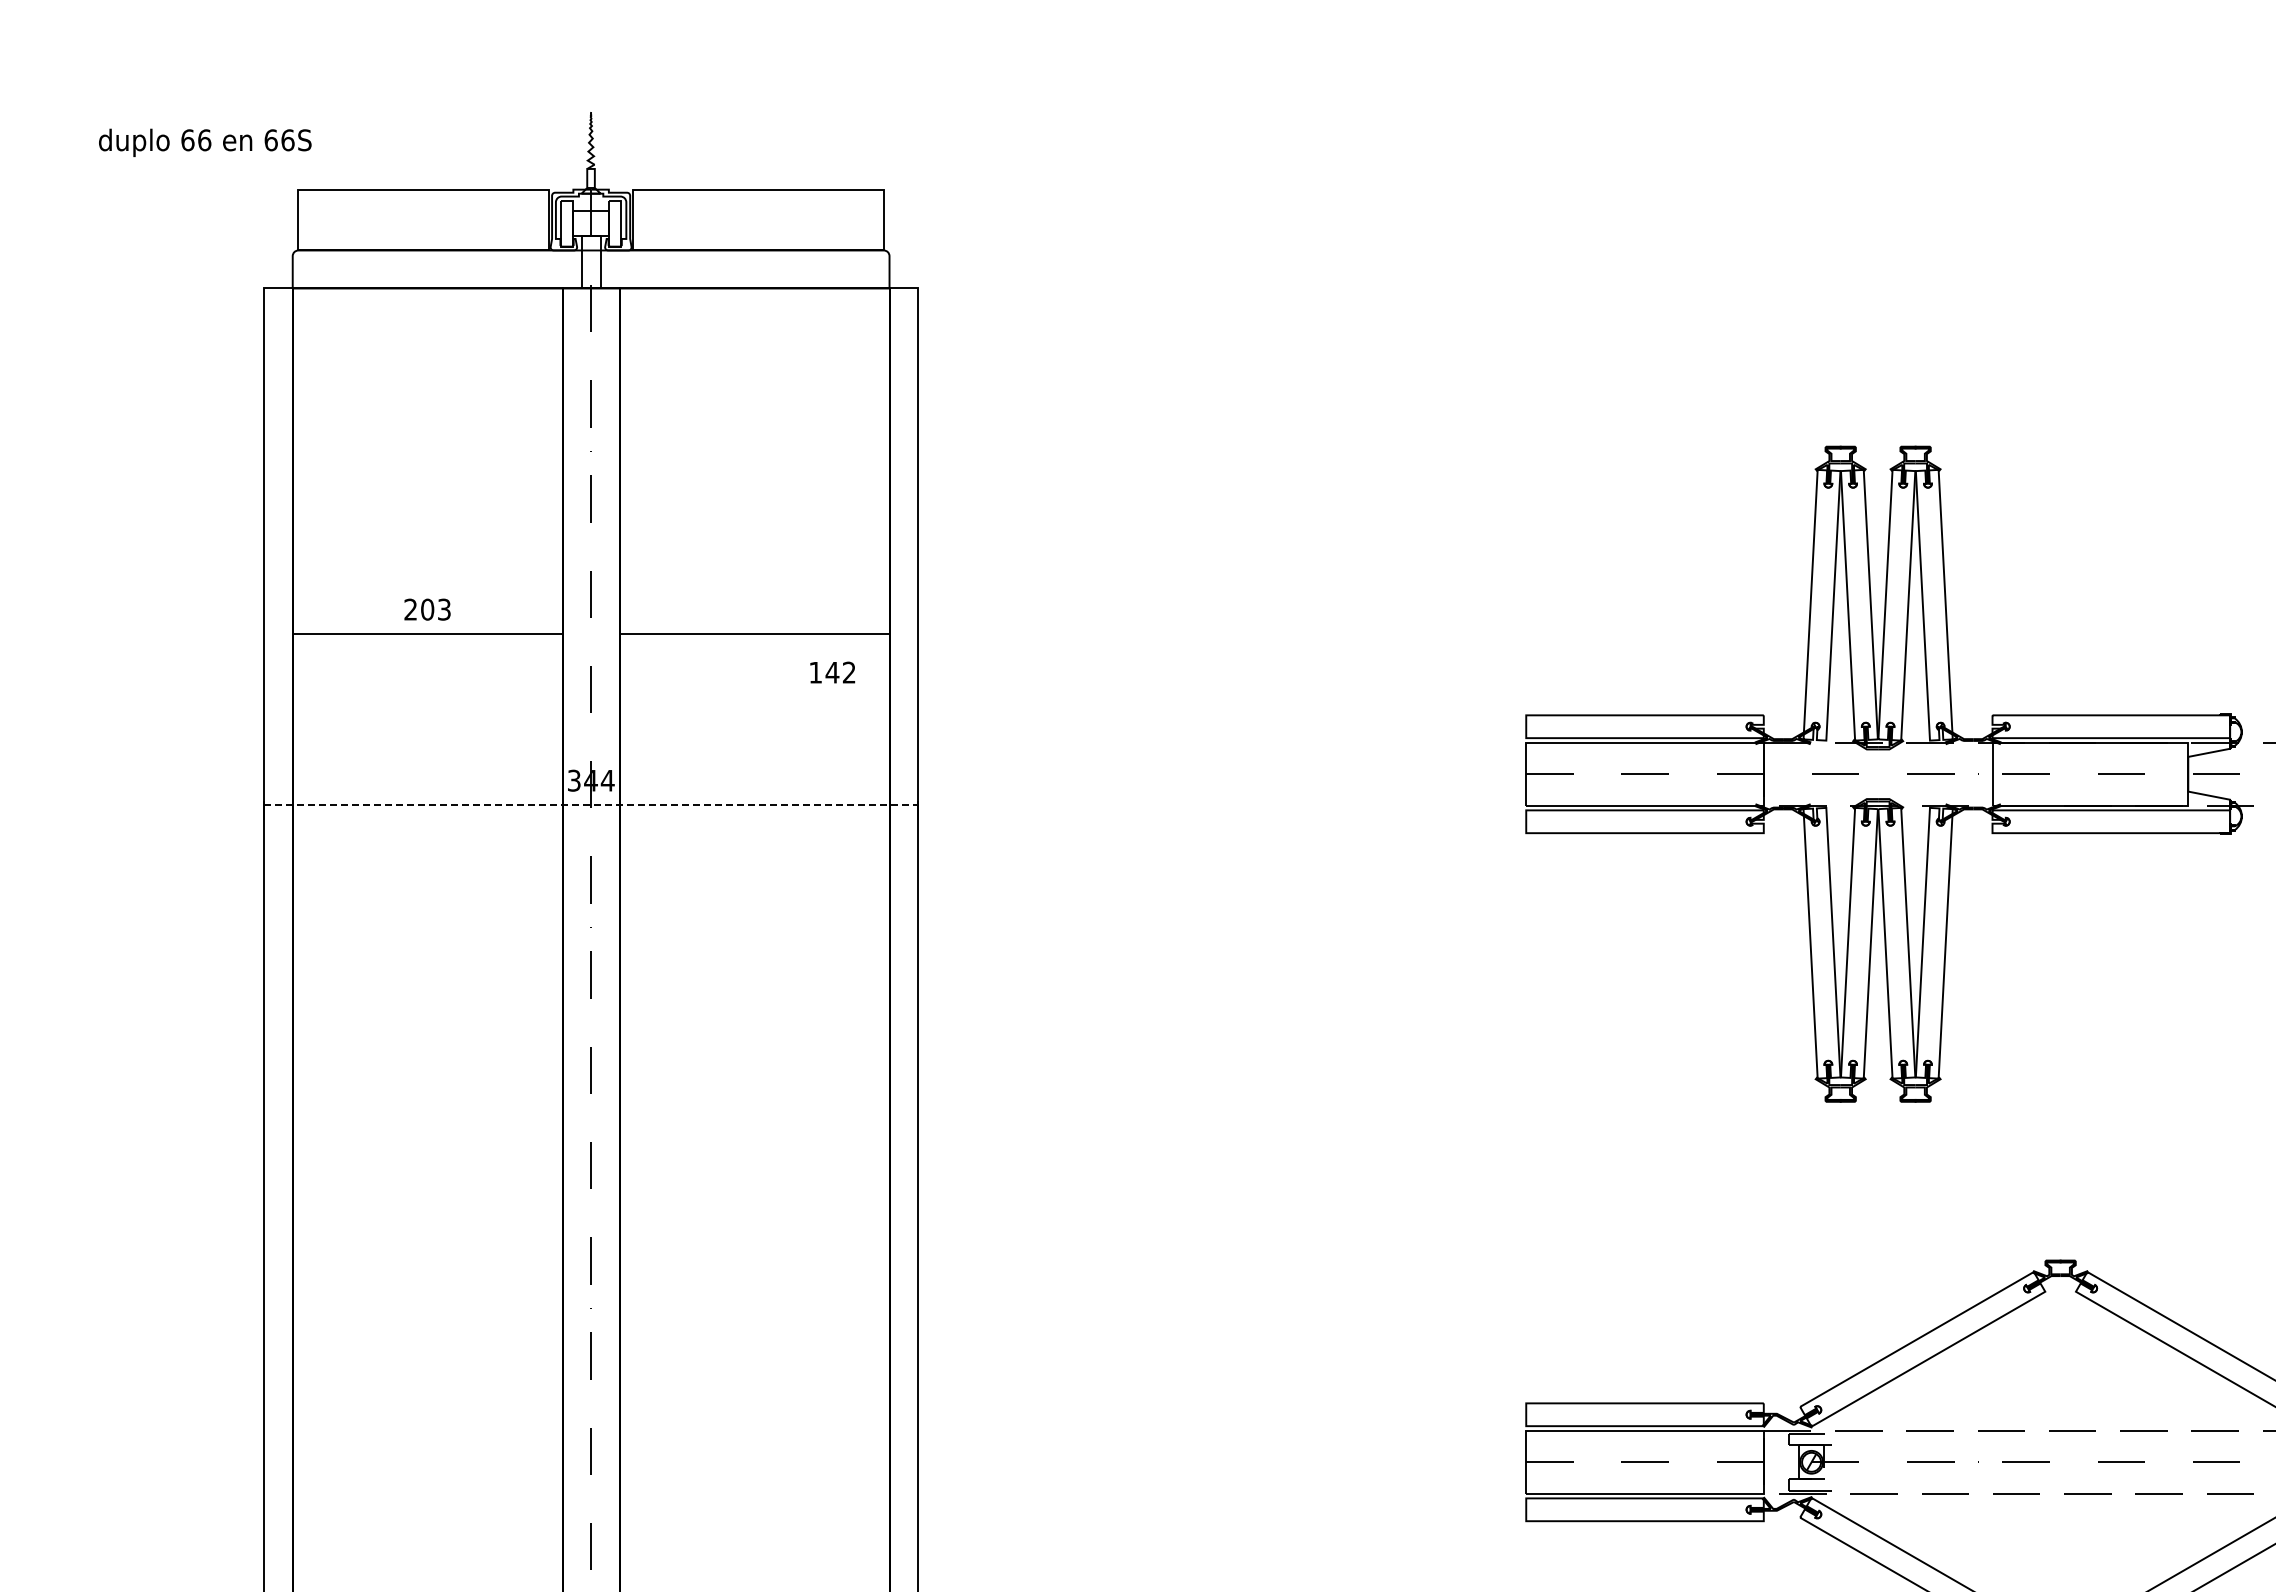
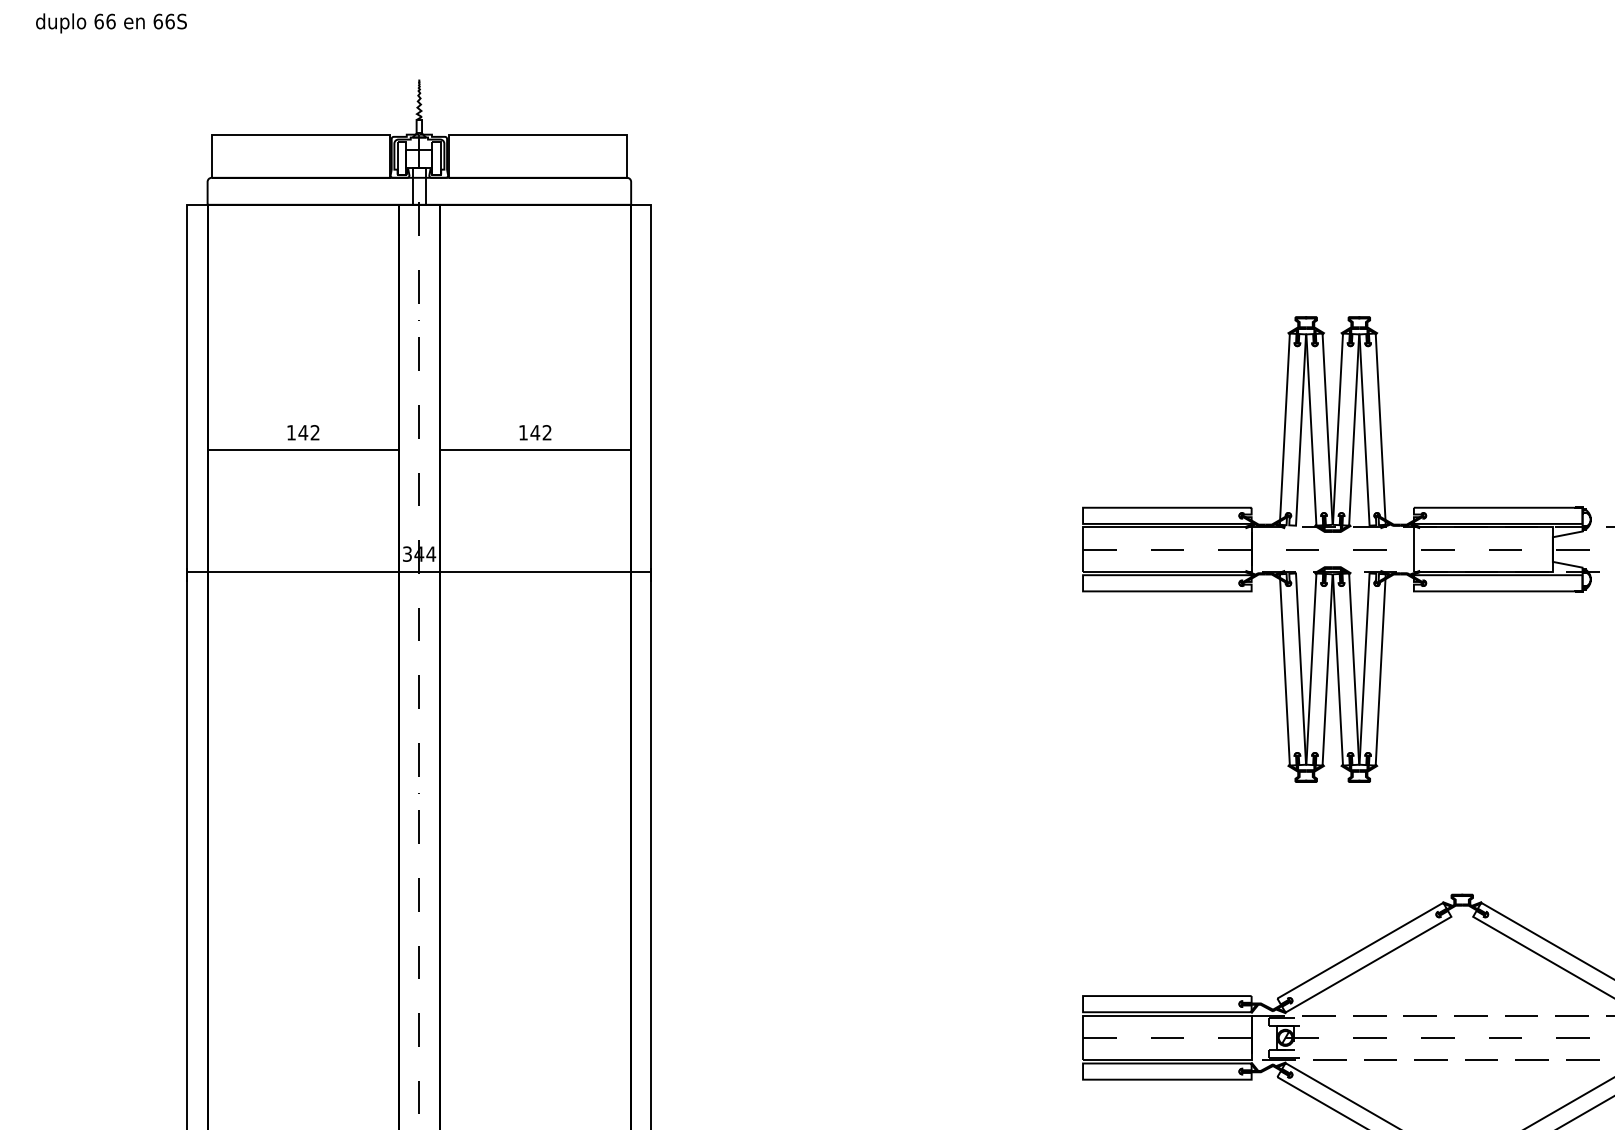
text: (205, 142) -> (111, 23), moved
text: (427, 609) -> (303, 432), 203 -> 142
text: (832, 672) -> (535, 432), moved
line: (591, 805) -> (419, 571), dashed -> solid

